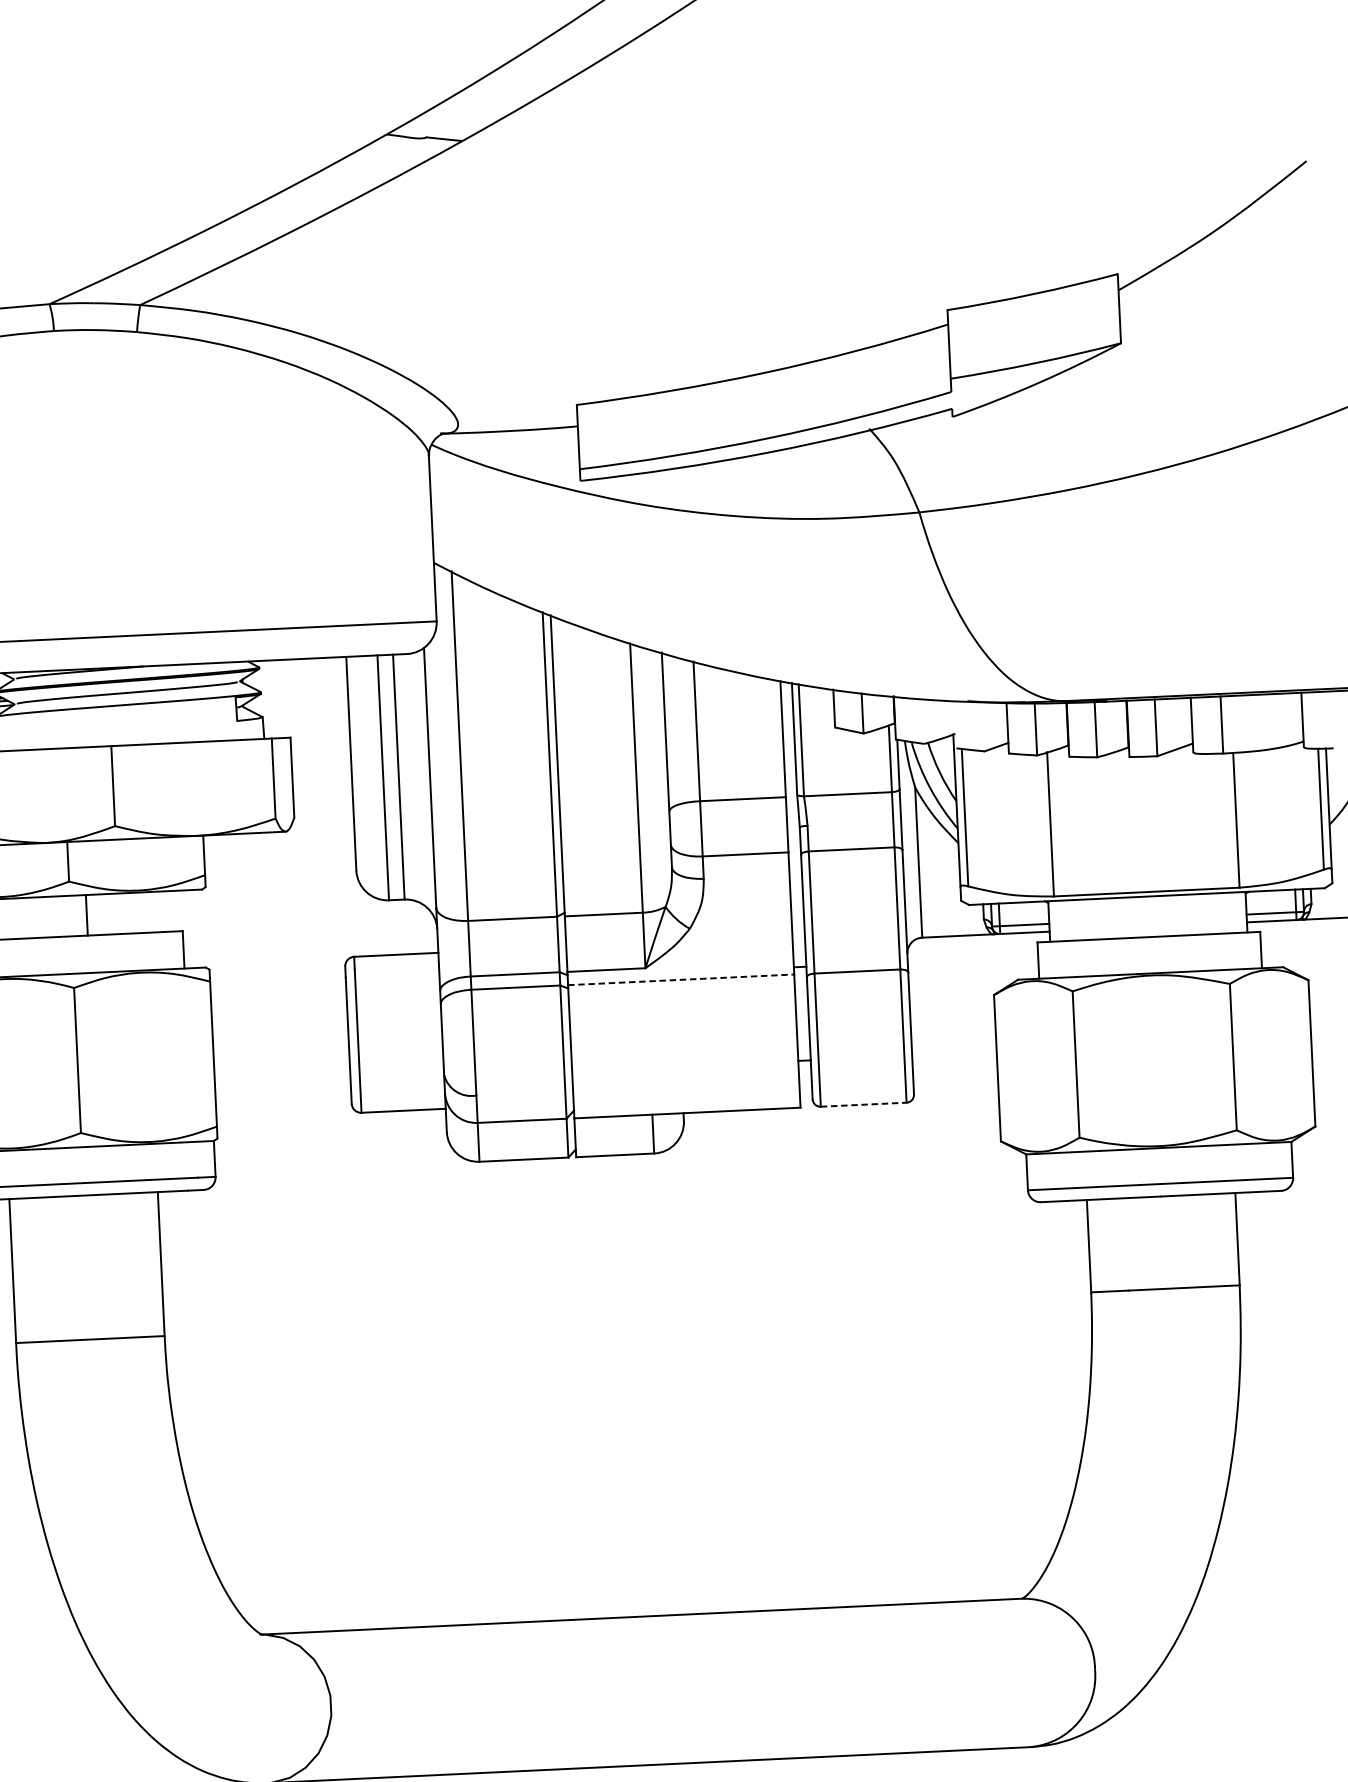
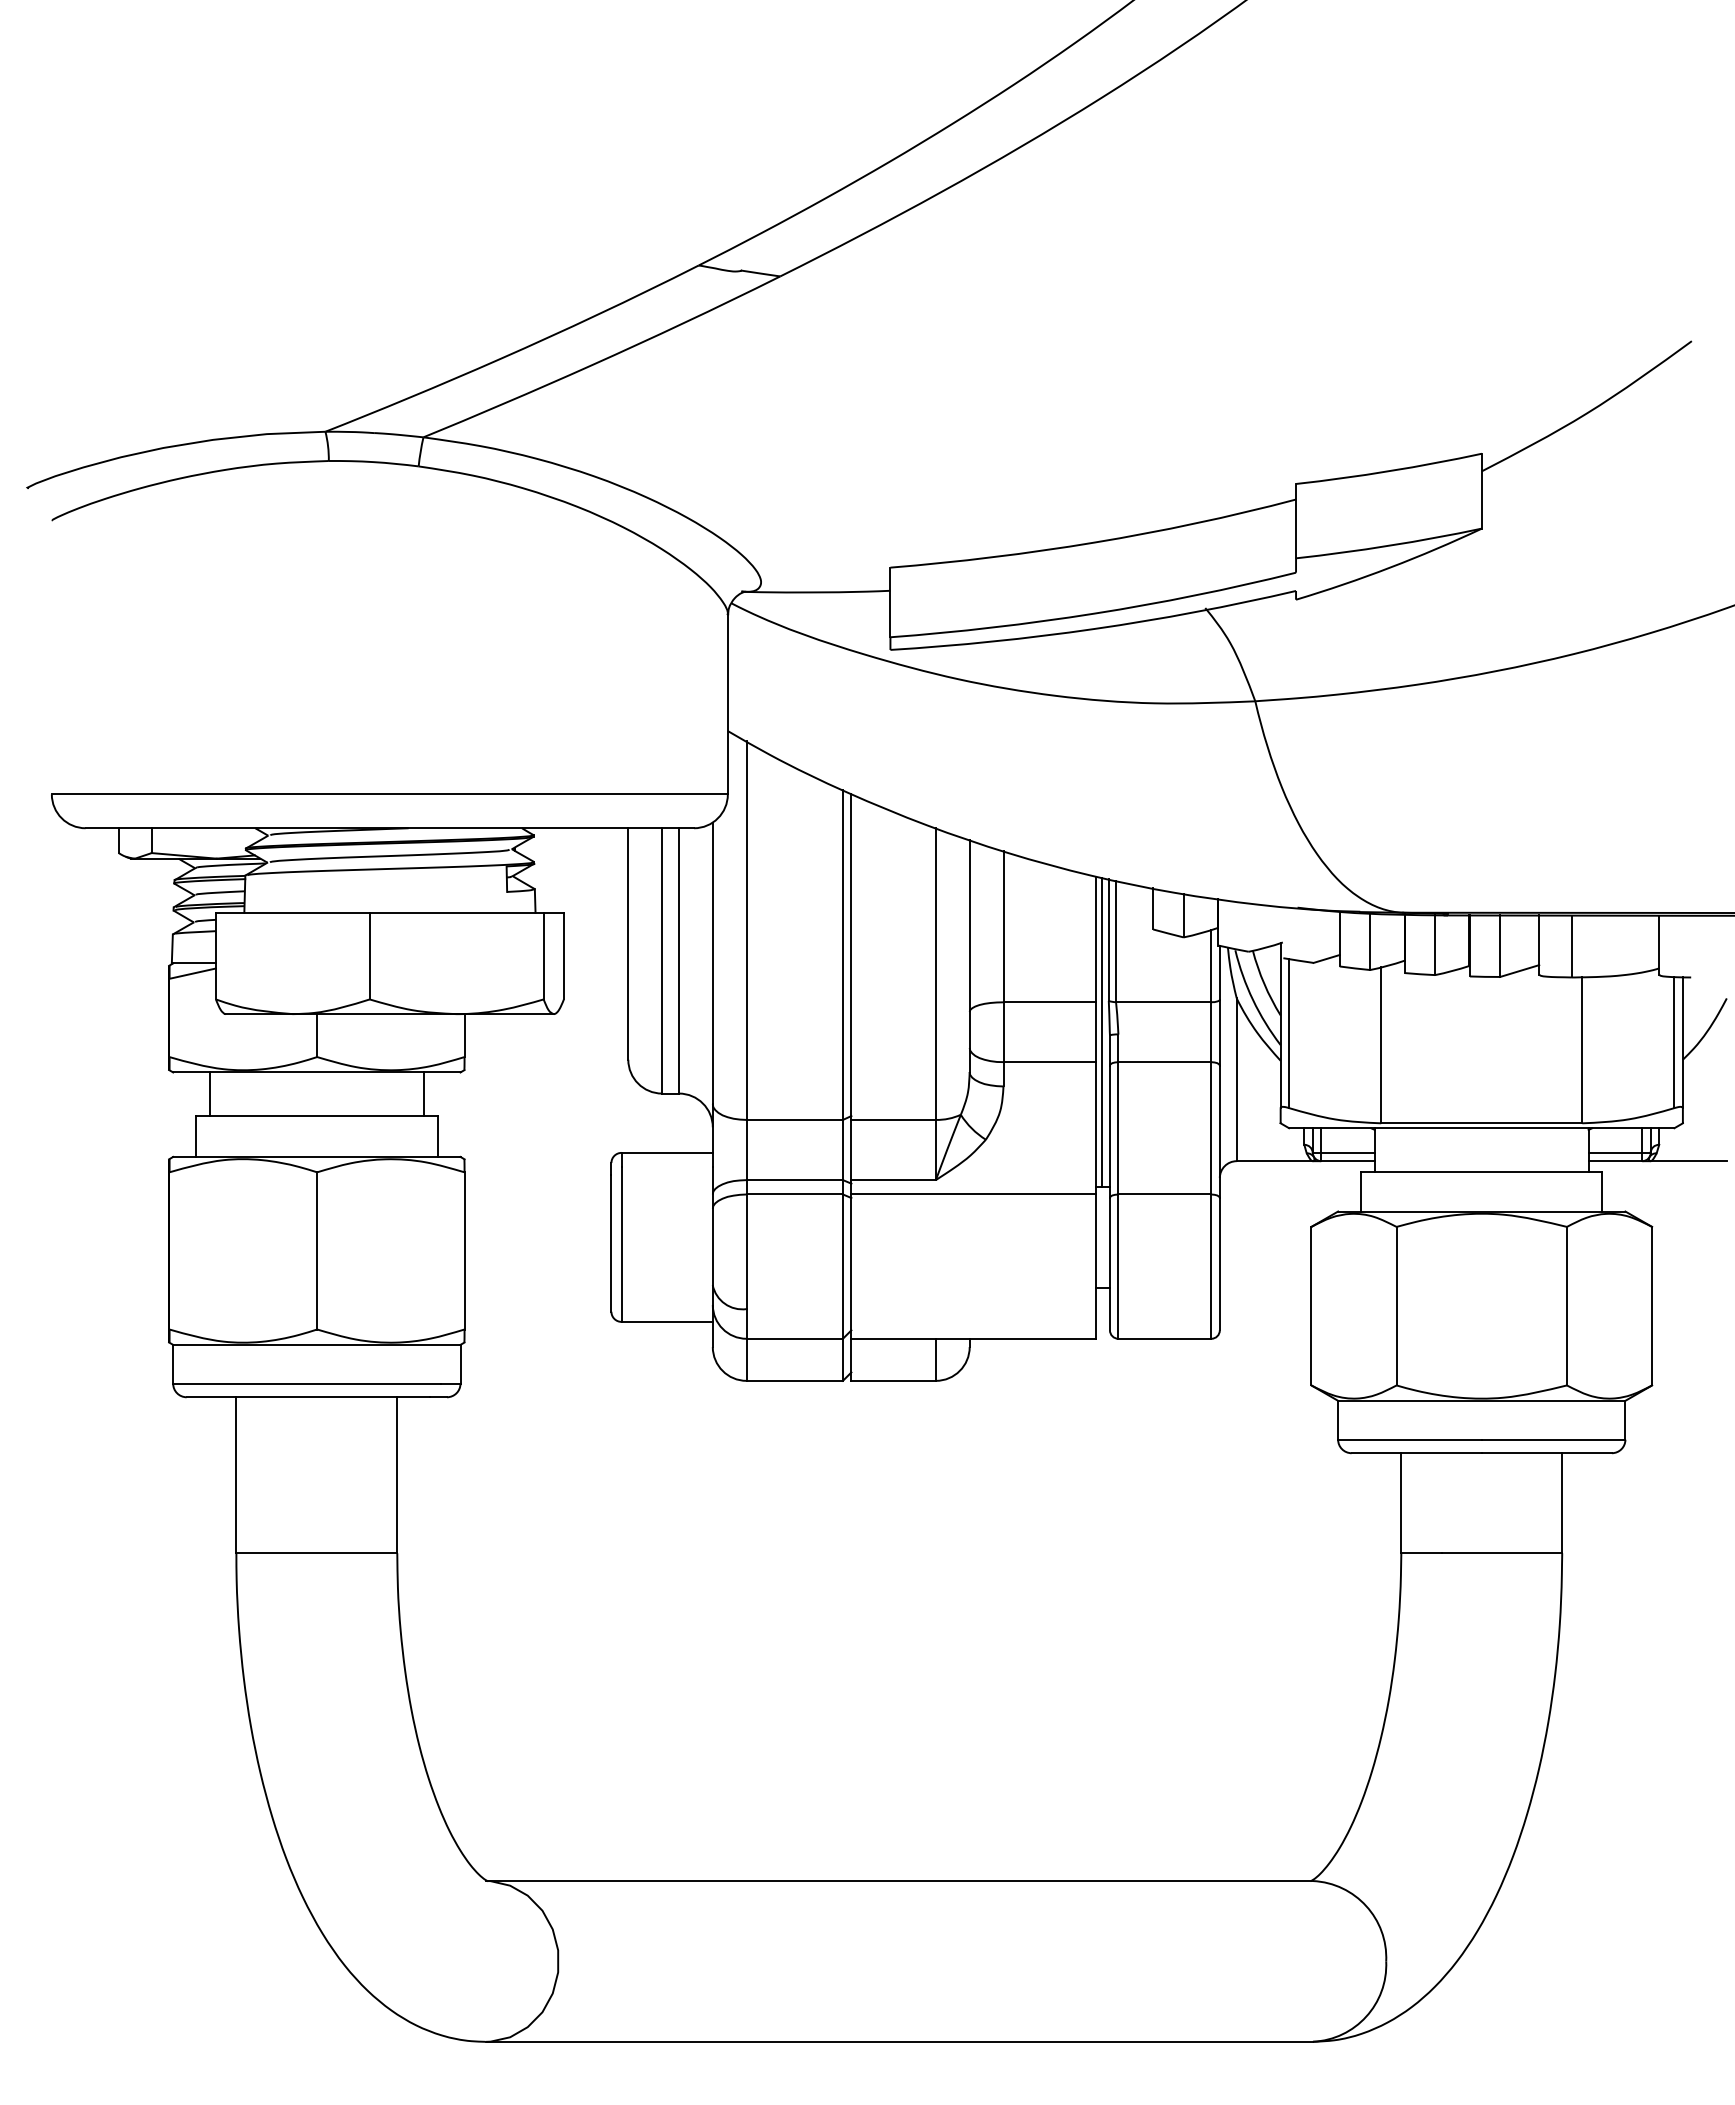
line: (791, 823) -> (1101, 1031), added
line: (86, 915) -> (423, 1094), moved
line: (680, 979) -> (973, 1194), dashed -> solid
line: (864, 1104) -> (1165, 1338), dashed -> solid

